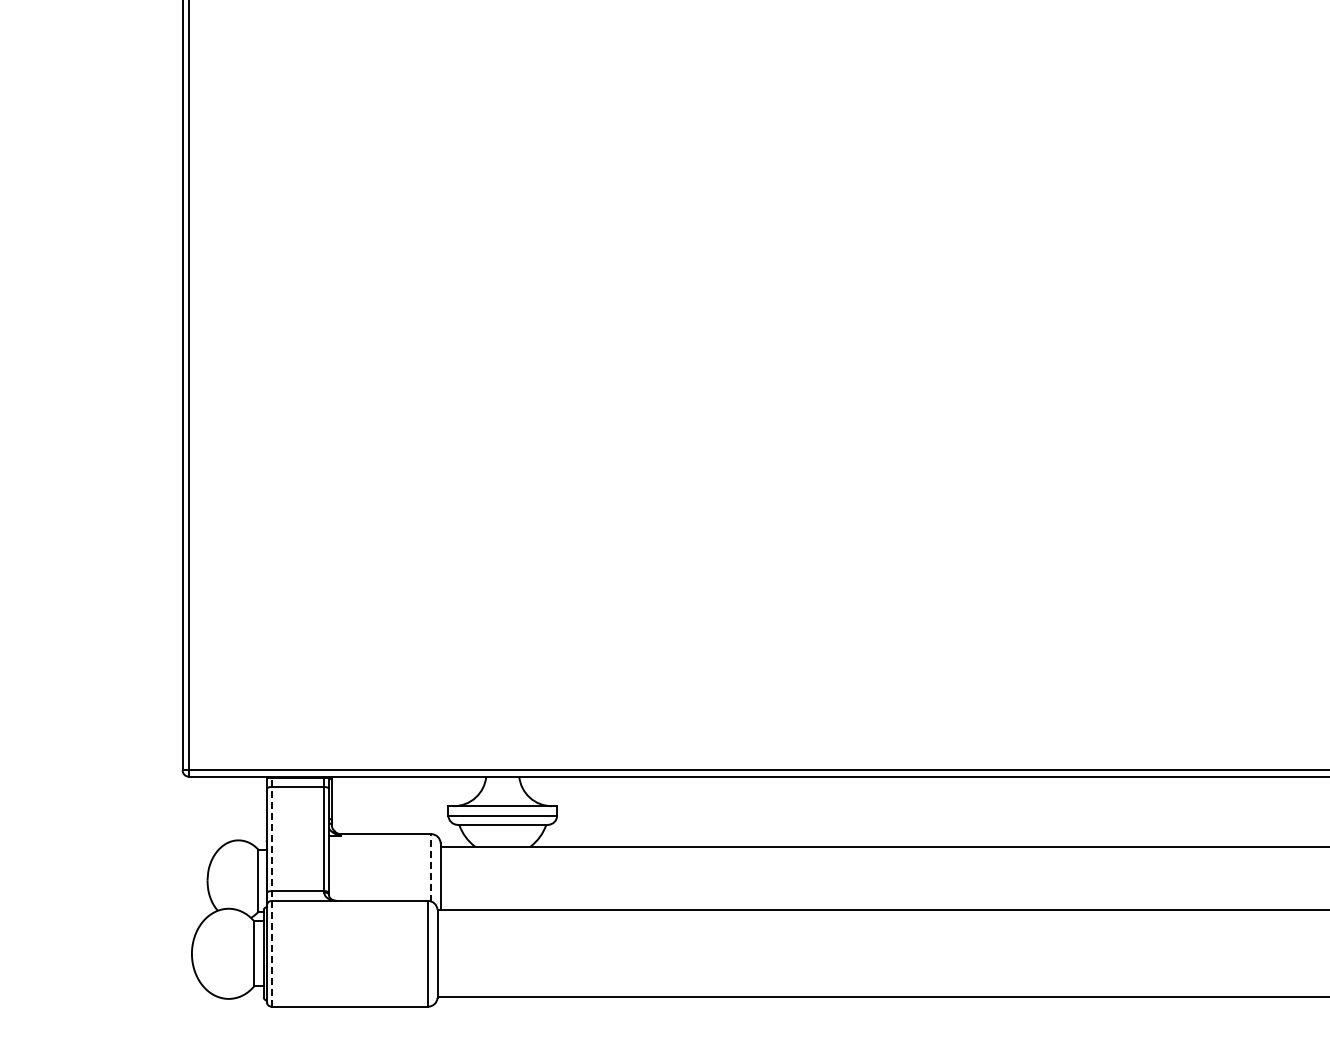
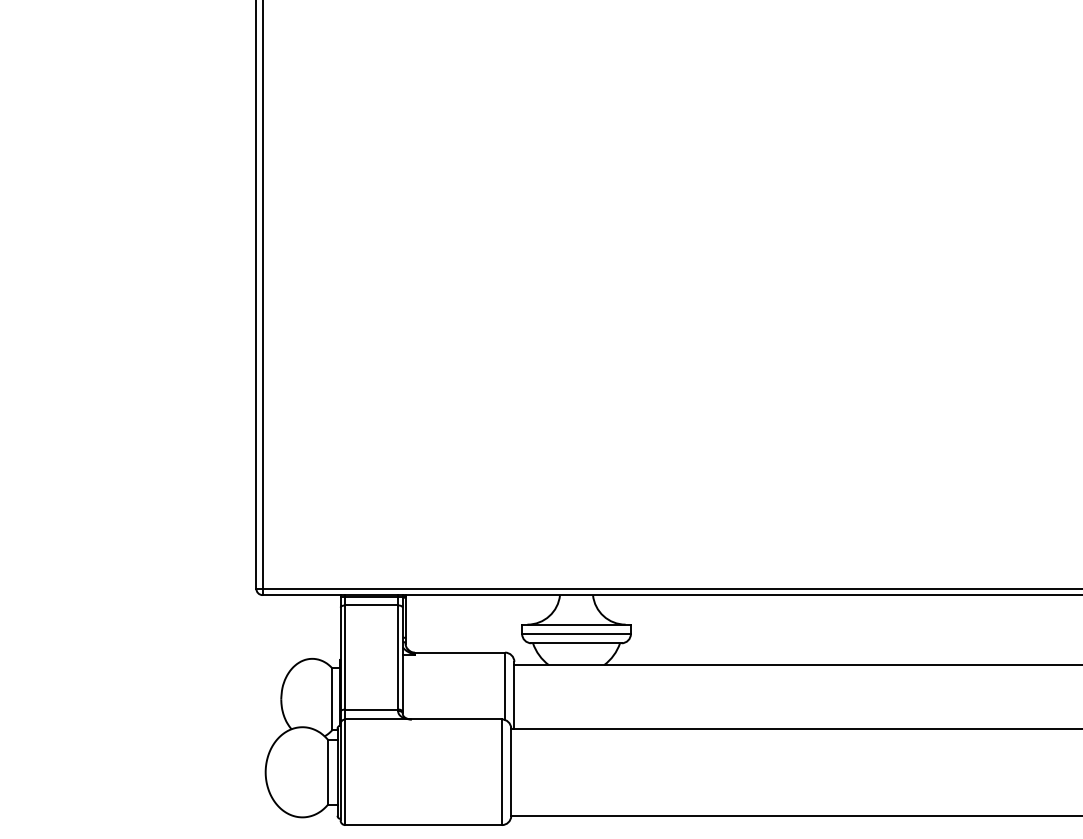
line: (431, 867) -> (505, 685), dashed -> solid
line: (271, 891) -> (345, 709), dashed -> solid

